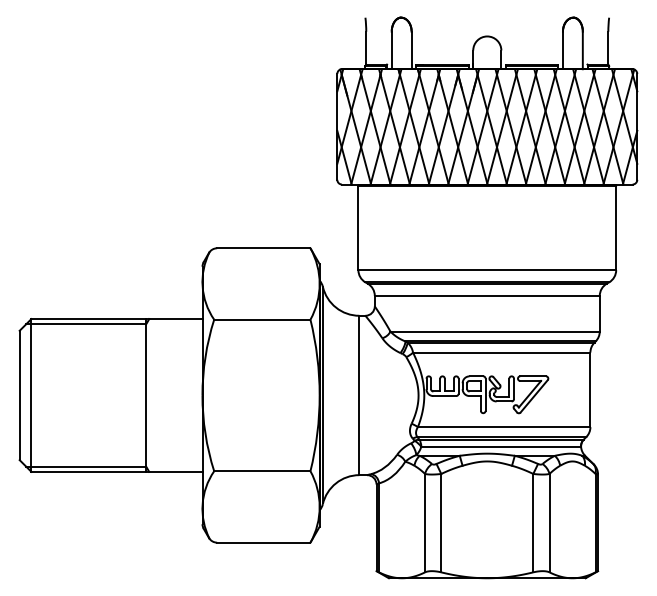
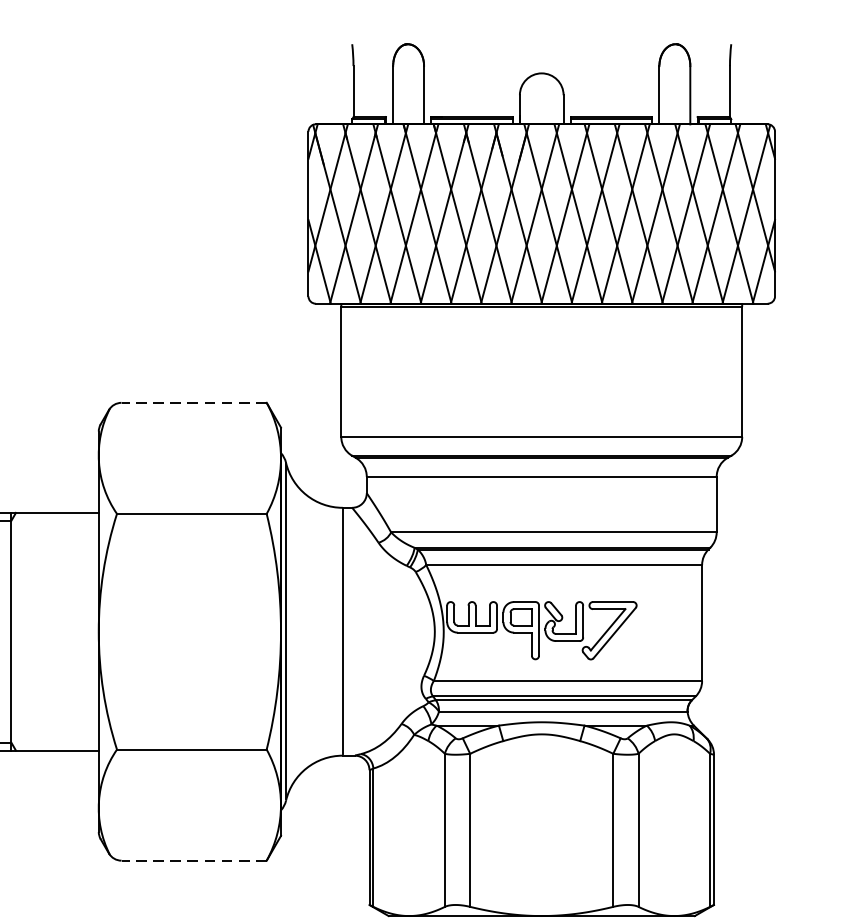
line: (263, 248) -> (193, 403), solid -> dashed
line: (263, 542) -> (193, 860), solid -> dashed

